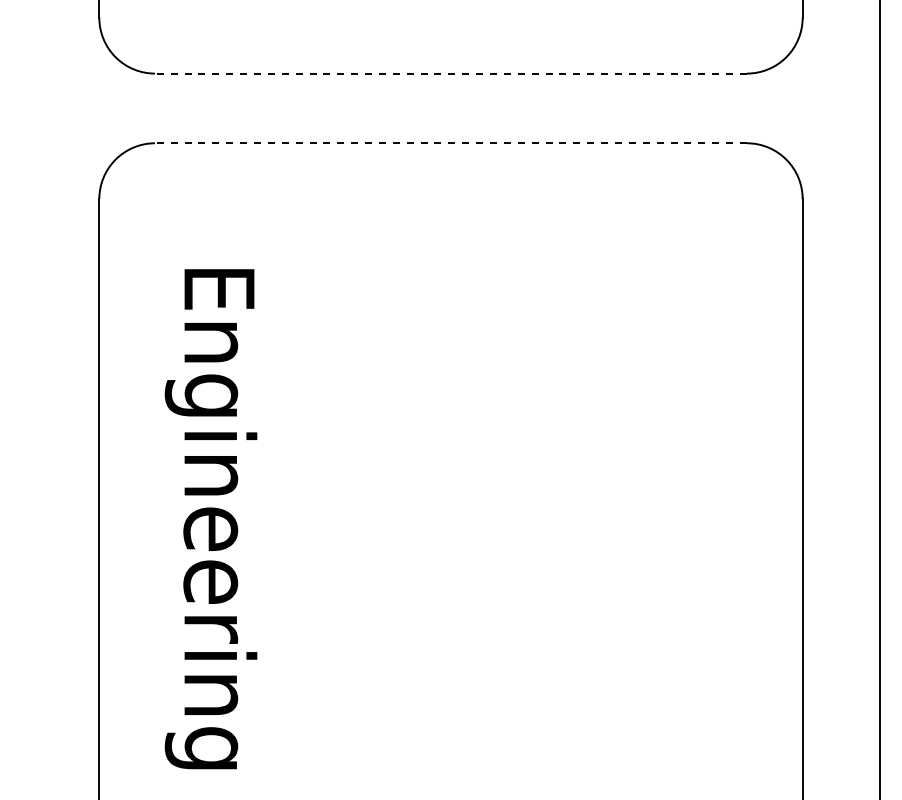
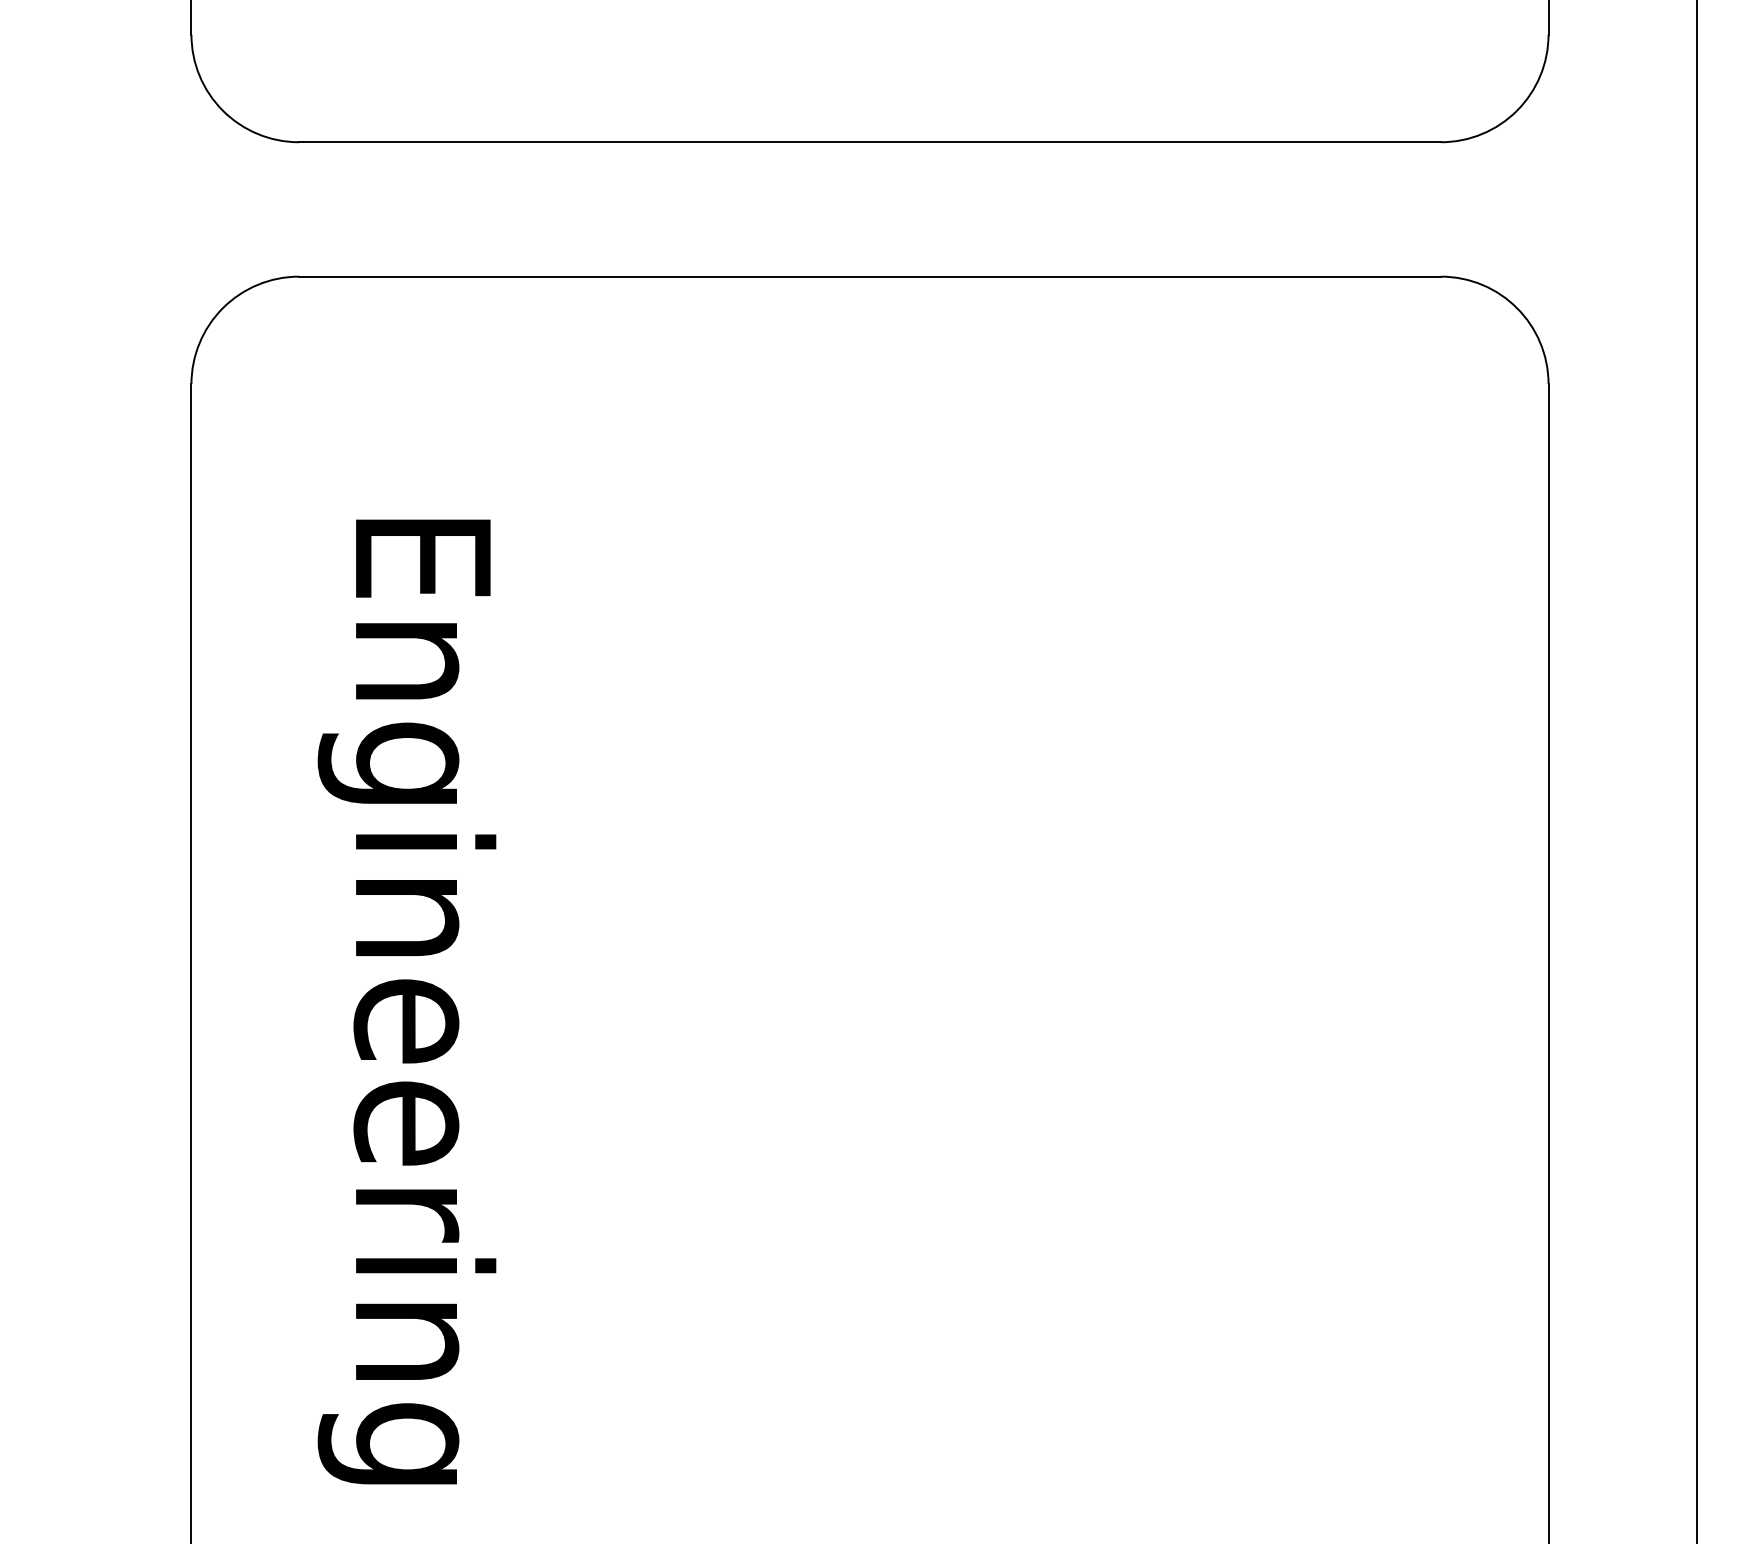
line: (450, 73) -> (869, 142), dashed -> solid
line: (450, 143) -> (869, 277), dashed -> solid

